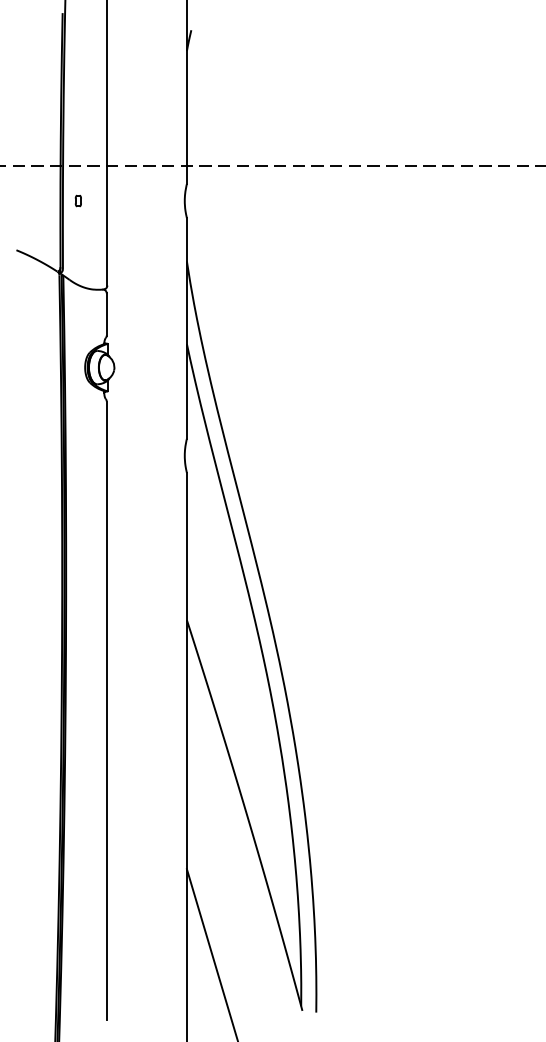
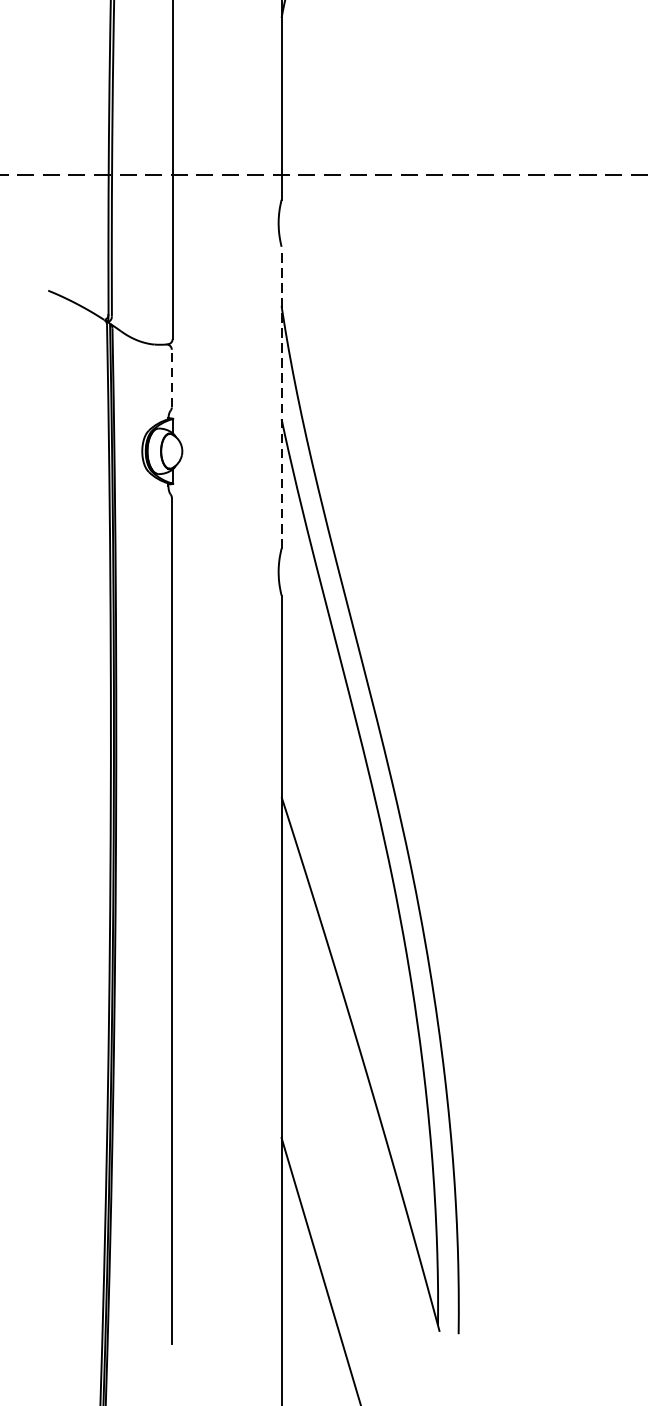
part: (77, 200) -> (131, 222), removed
line: (106, 313) -> (171, 377), solid -> dashed
line: (186, 327) -> (281, 396), solid -> dashed

